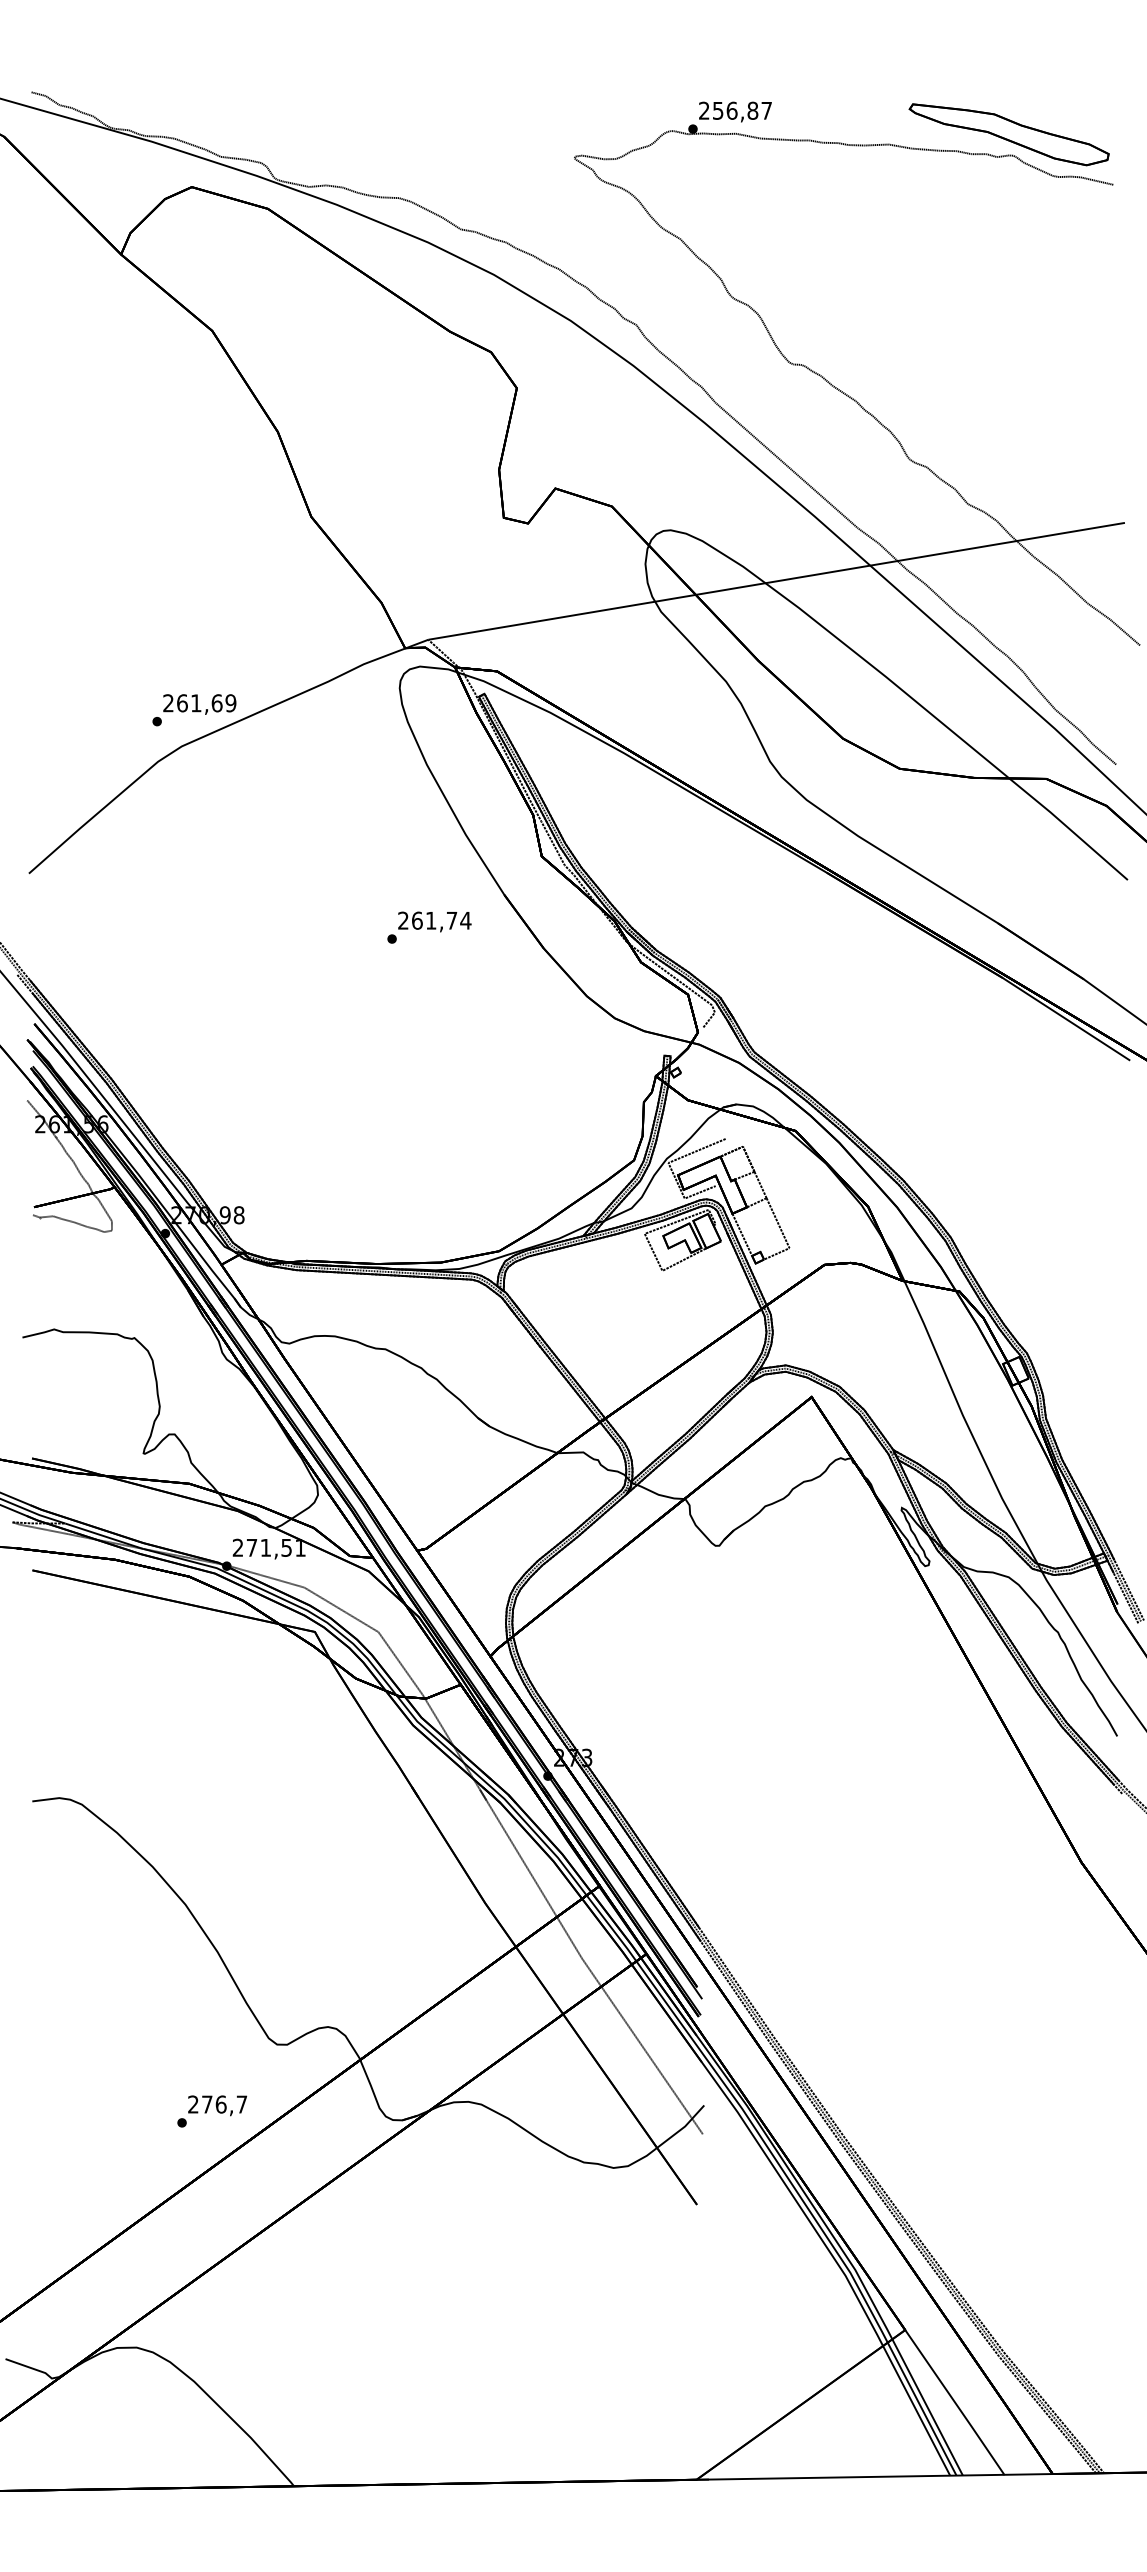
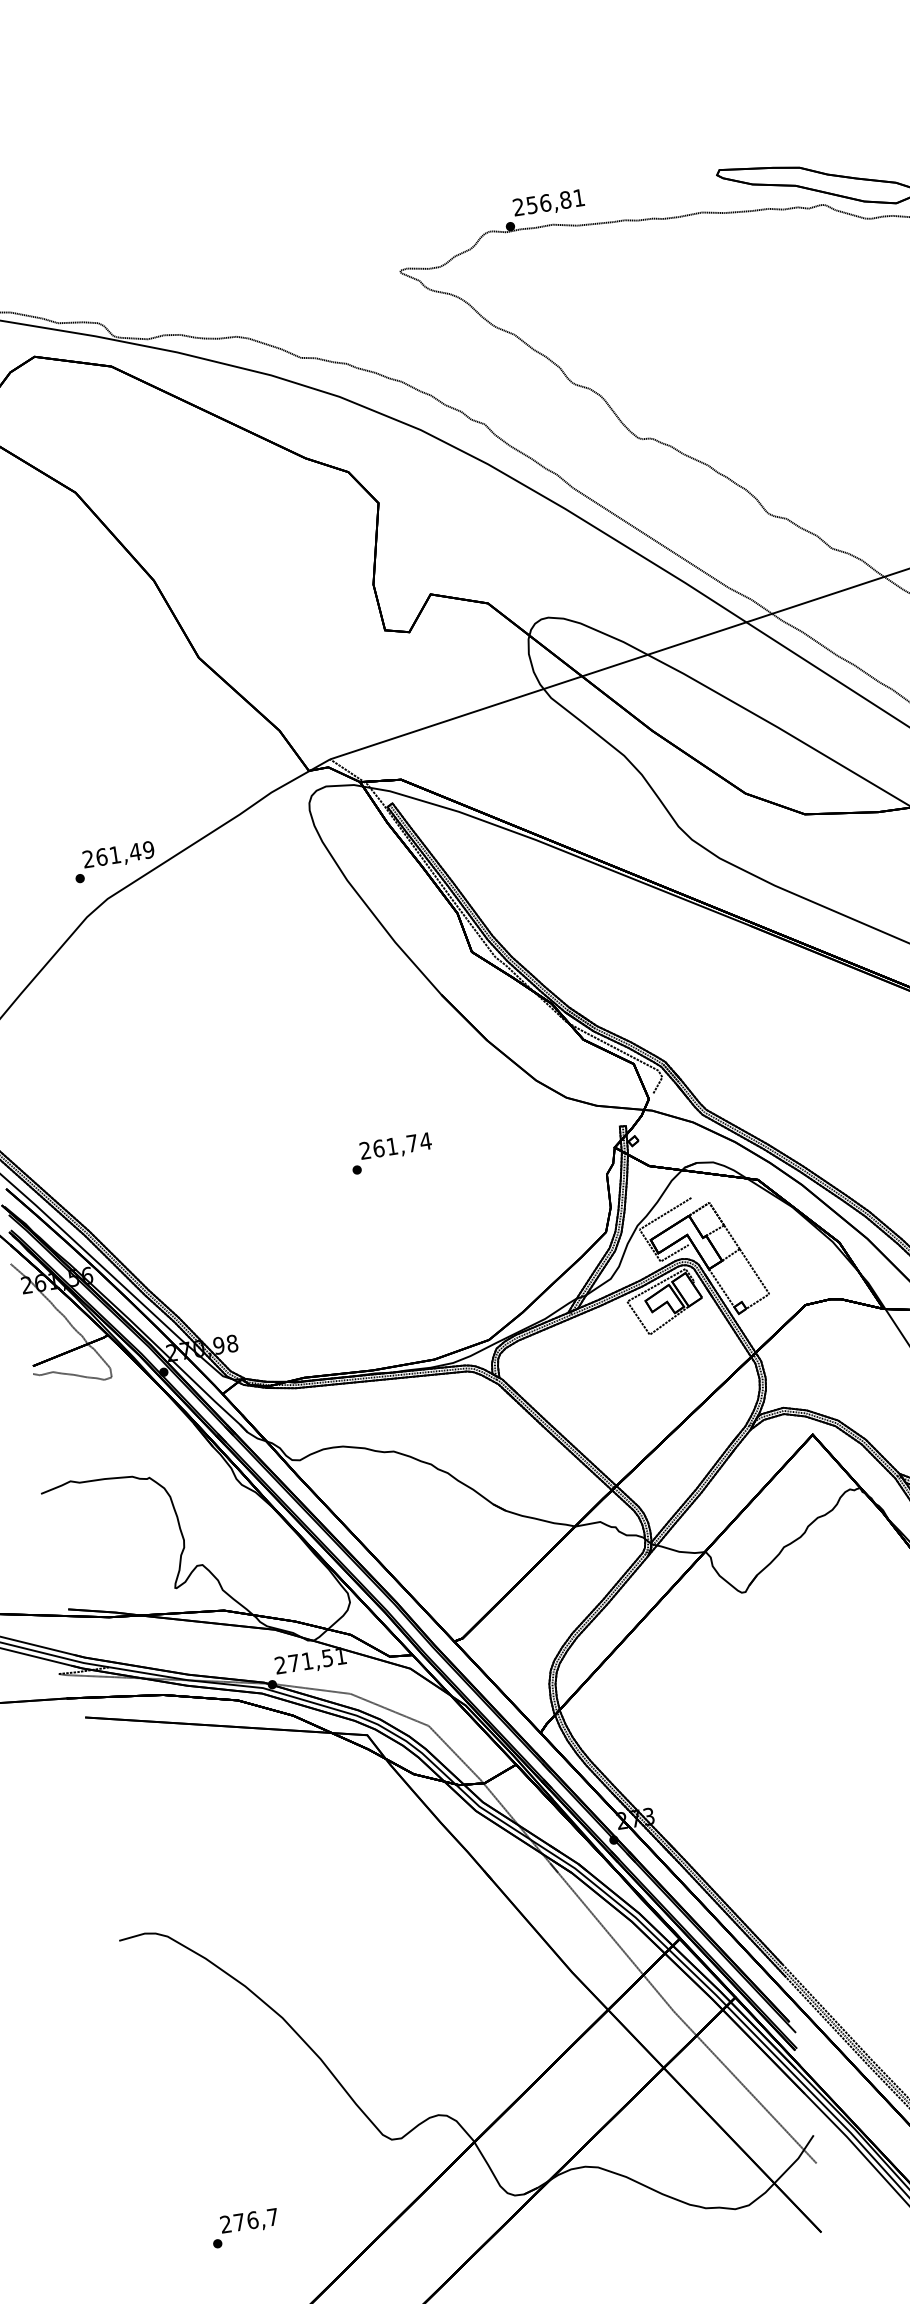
text: (766, 110) -> (578, 197), 256,87 -> 256,81
text: (216, 703) -> (134, 852), 261,69 -> 261,49
text: (429, 927) -> (391, 1153), moved
text: (211, 2111) -> (244, 2228), moved

